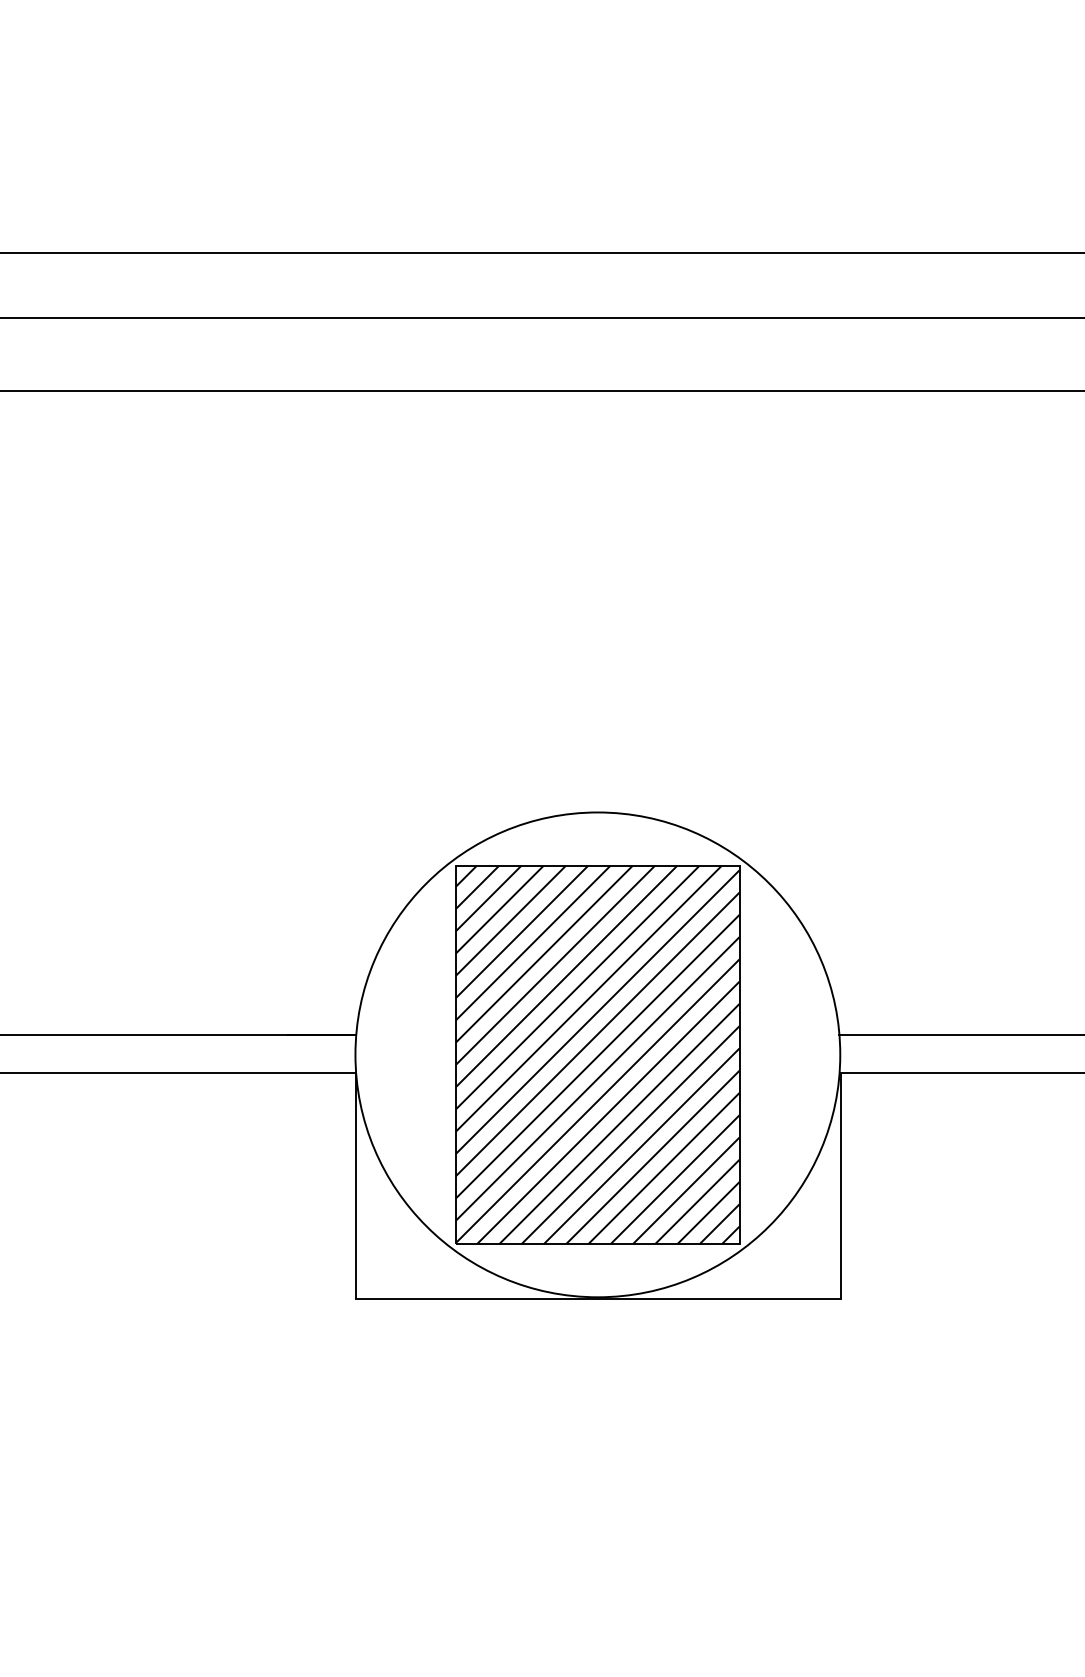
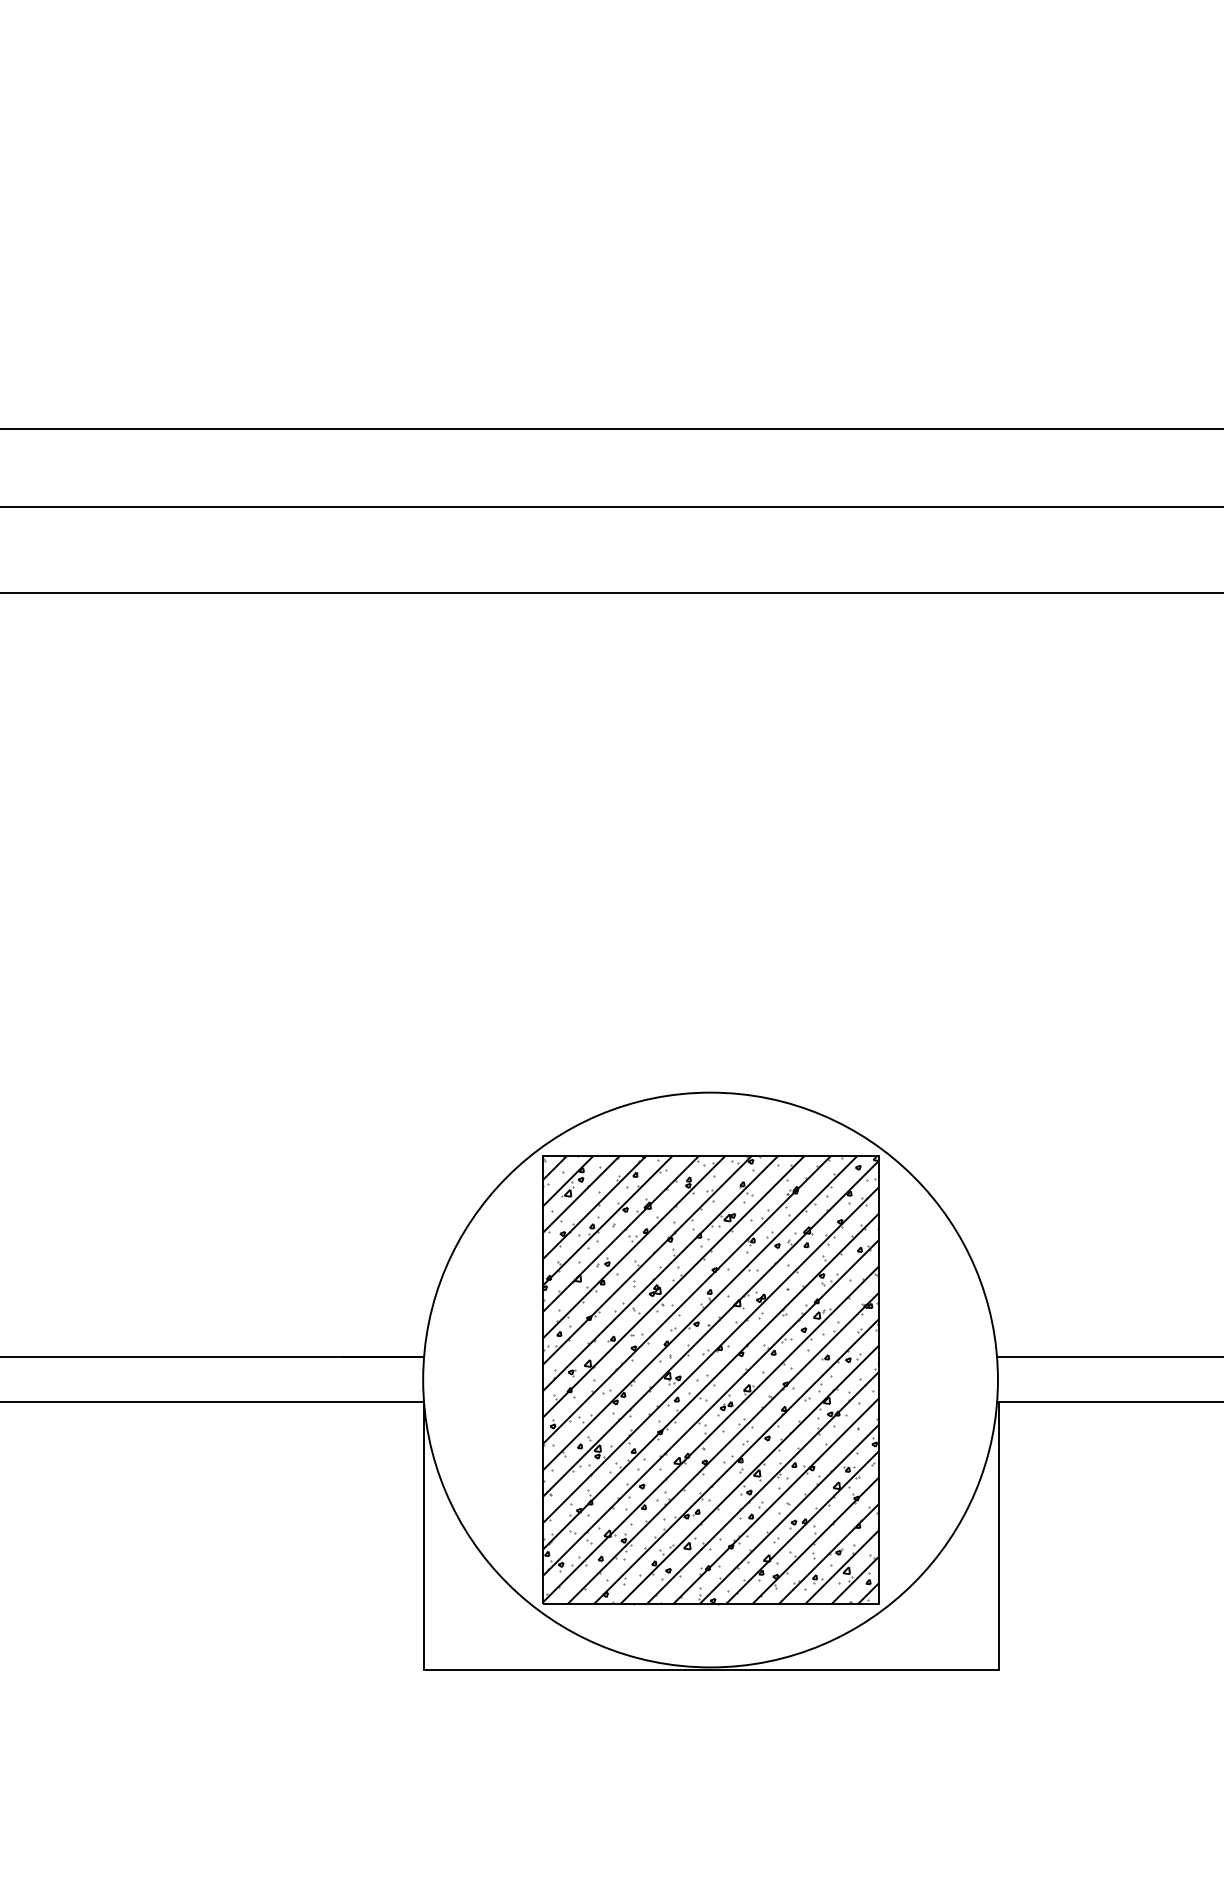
hatch: (597, 1054) -> (710, 1379), added

